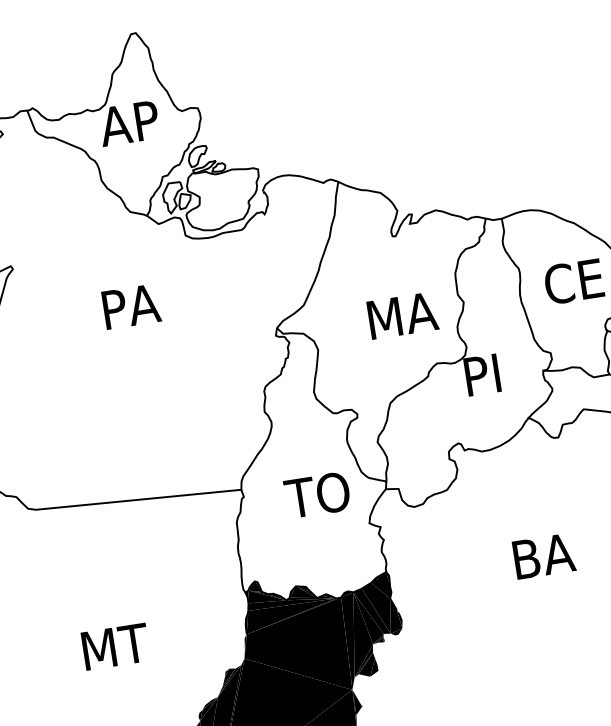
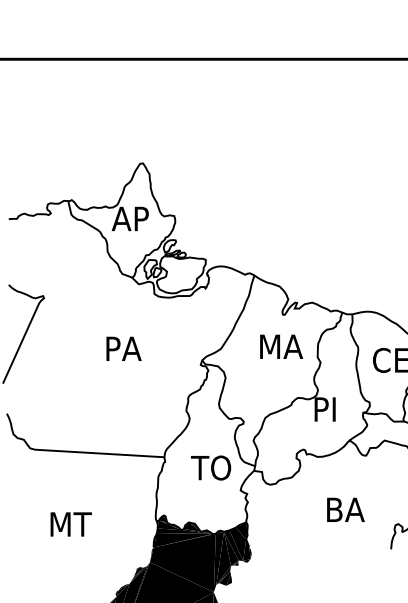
text: (130, 306) -> (123, 348), moved
text: (402, 315) -> (281, 346), moved
text: (543, 555) -> (345, 509), moved
text: (114, 646) -> (70, 524), moved

